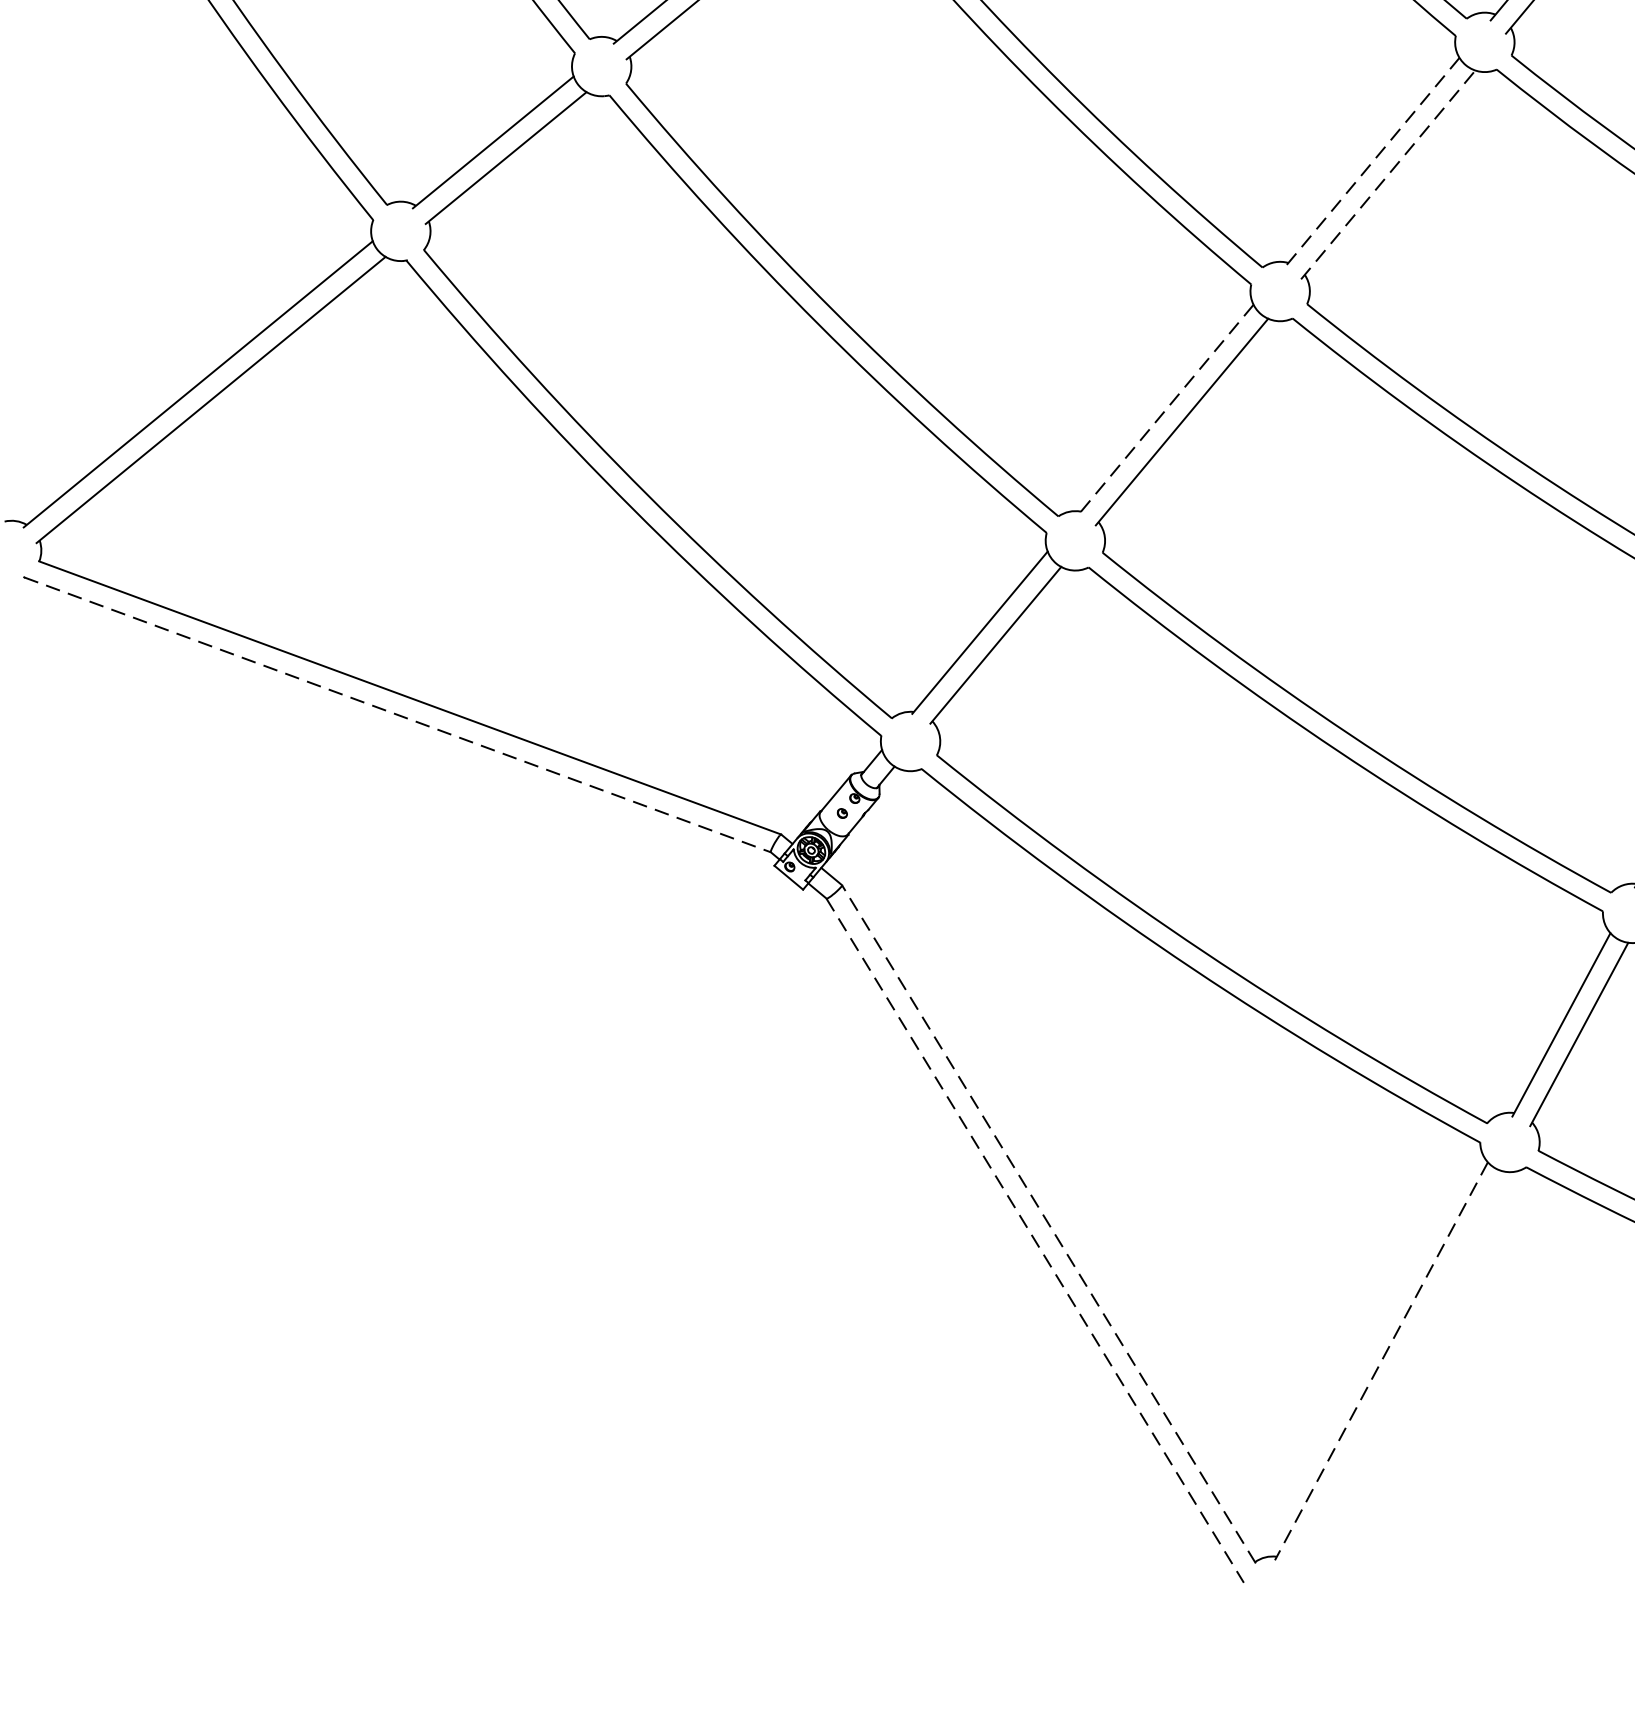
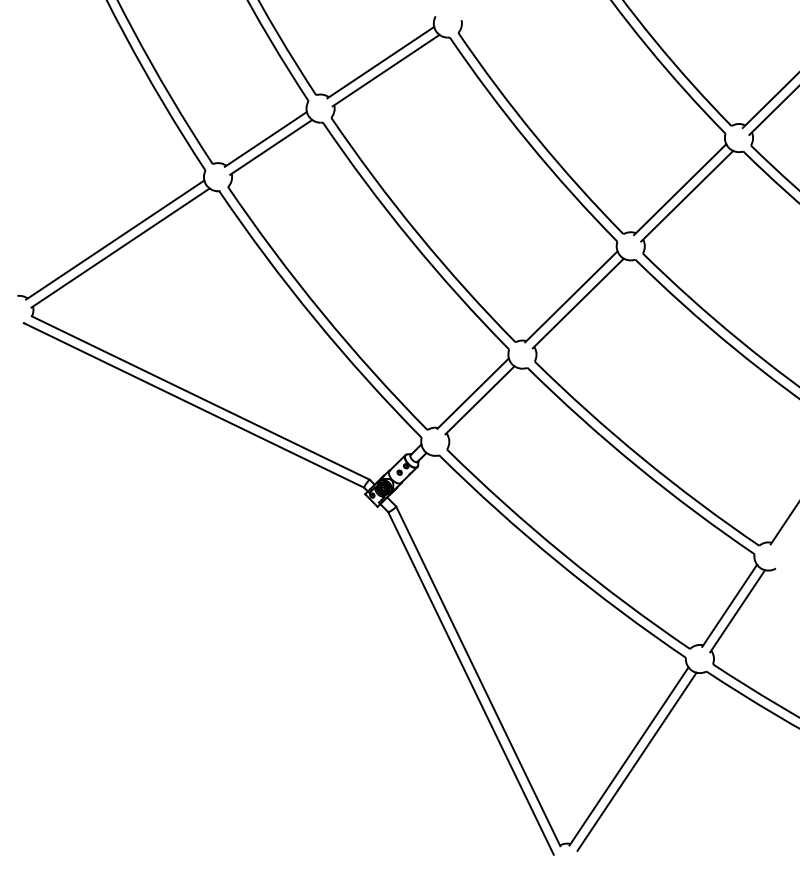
line: (1372, 162) -> (680, 189), dashed -> solid
line: (1388, 175) -> (687, 196), dashed -> solid
line: (1166, 408) -> (571, 296), dashed -> solid
line: (398, 714) -> (194, 405), dashed -> solid
line: (1049, 1224) -> (478, 676), dashed -> solid
line: (1036, 1240) -> (471, 683), dashed -> solid
line: (1380, 1361) -> (628, 756), dashed -> solid
line: (1398, 1370) -> (636, 761), added

